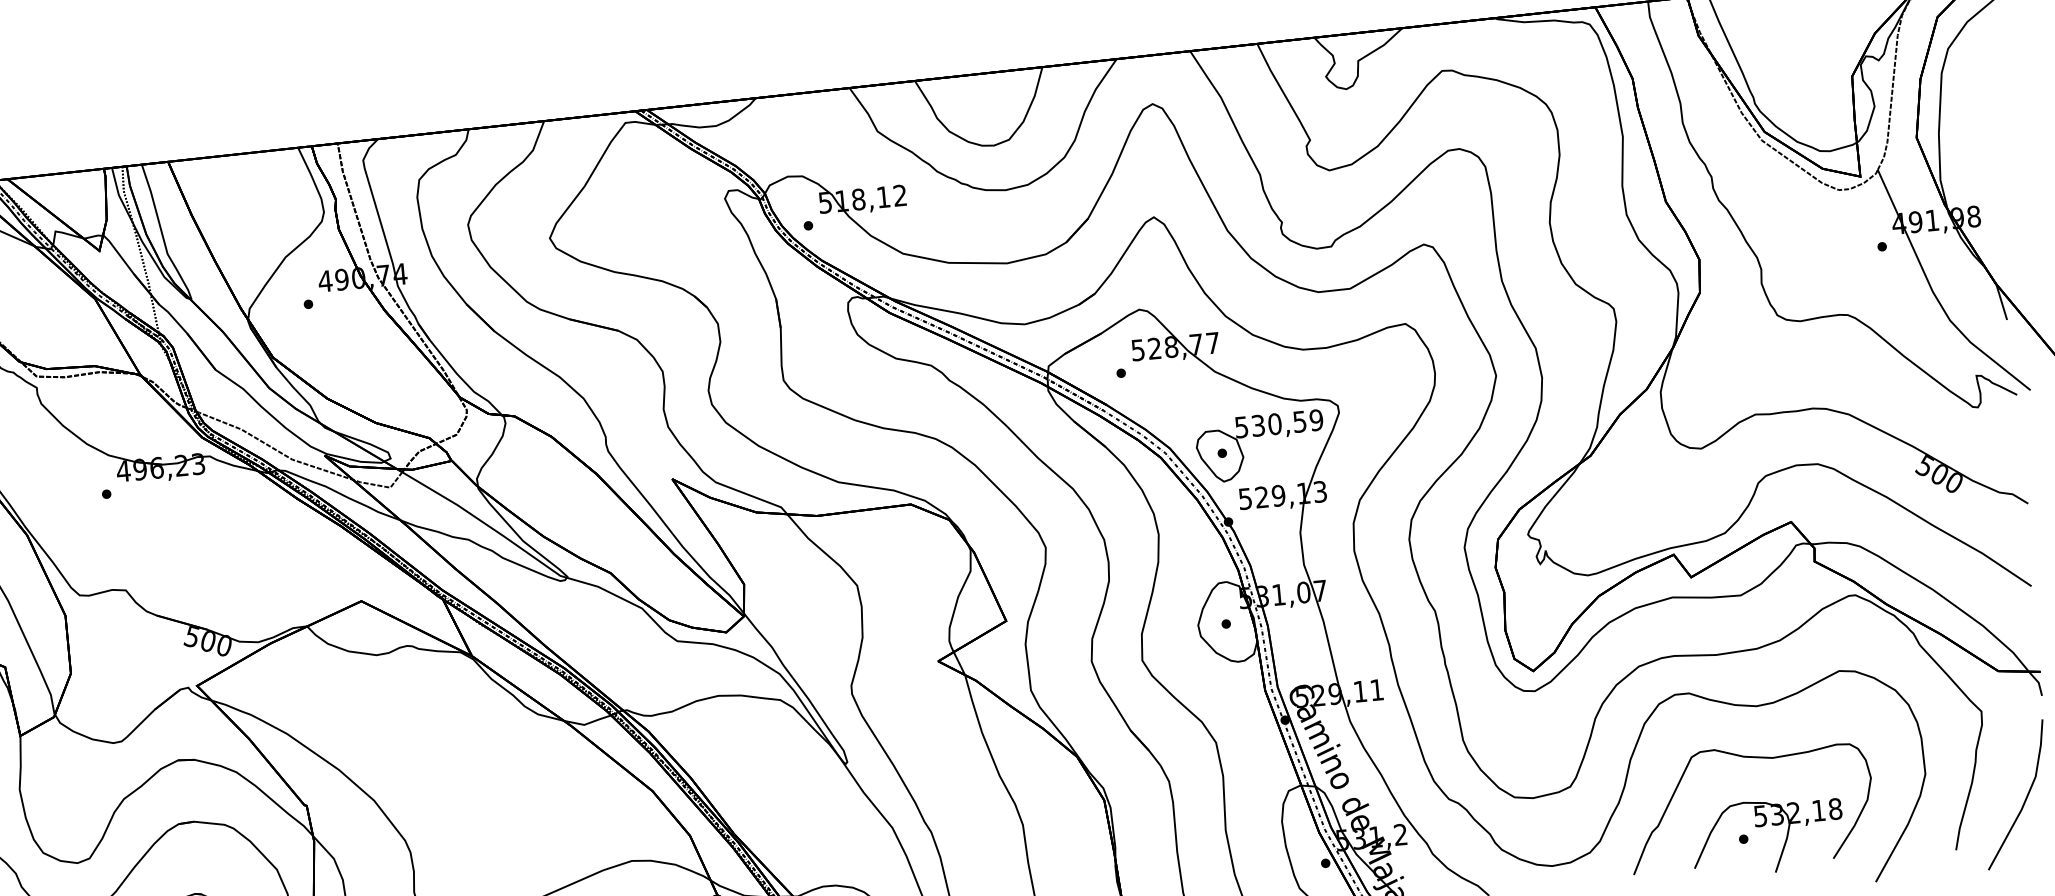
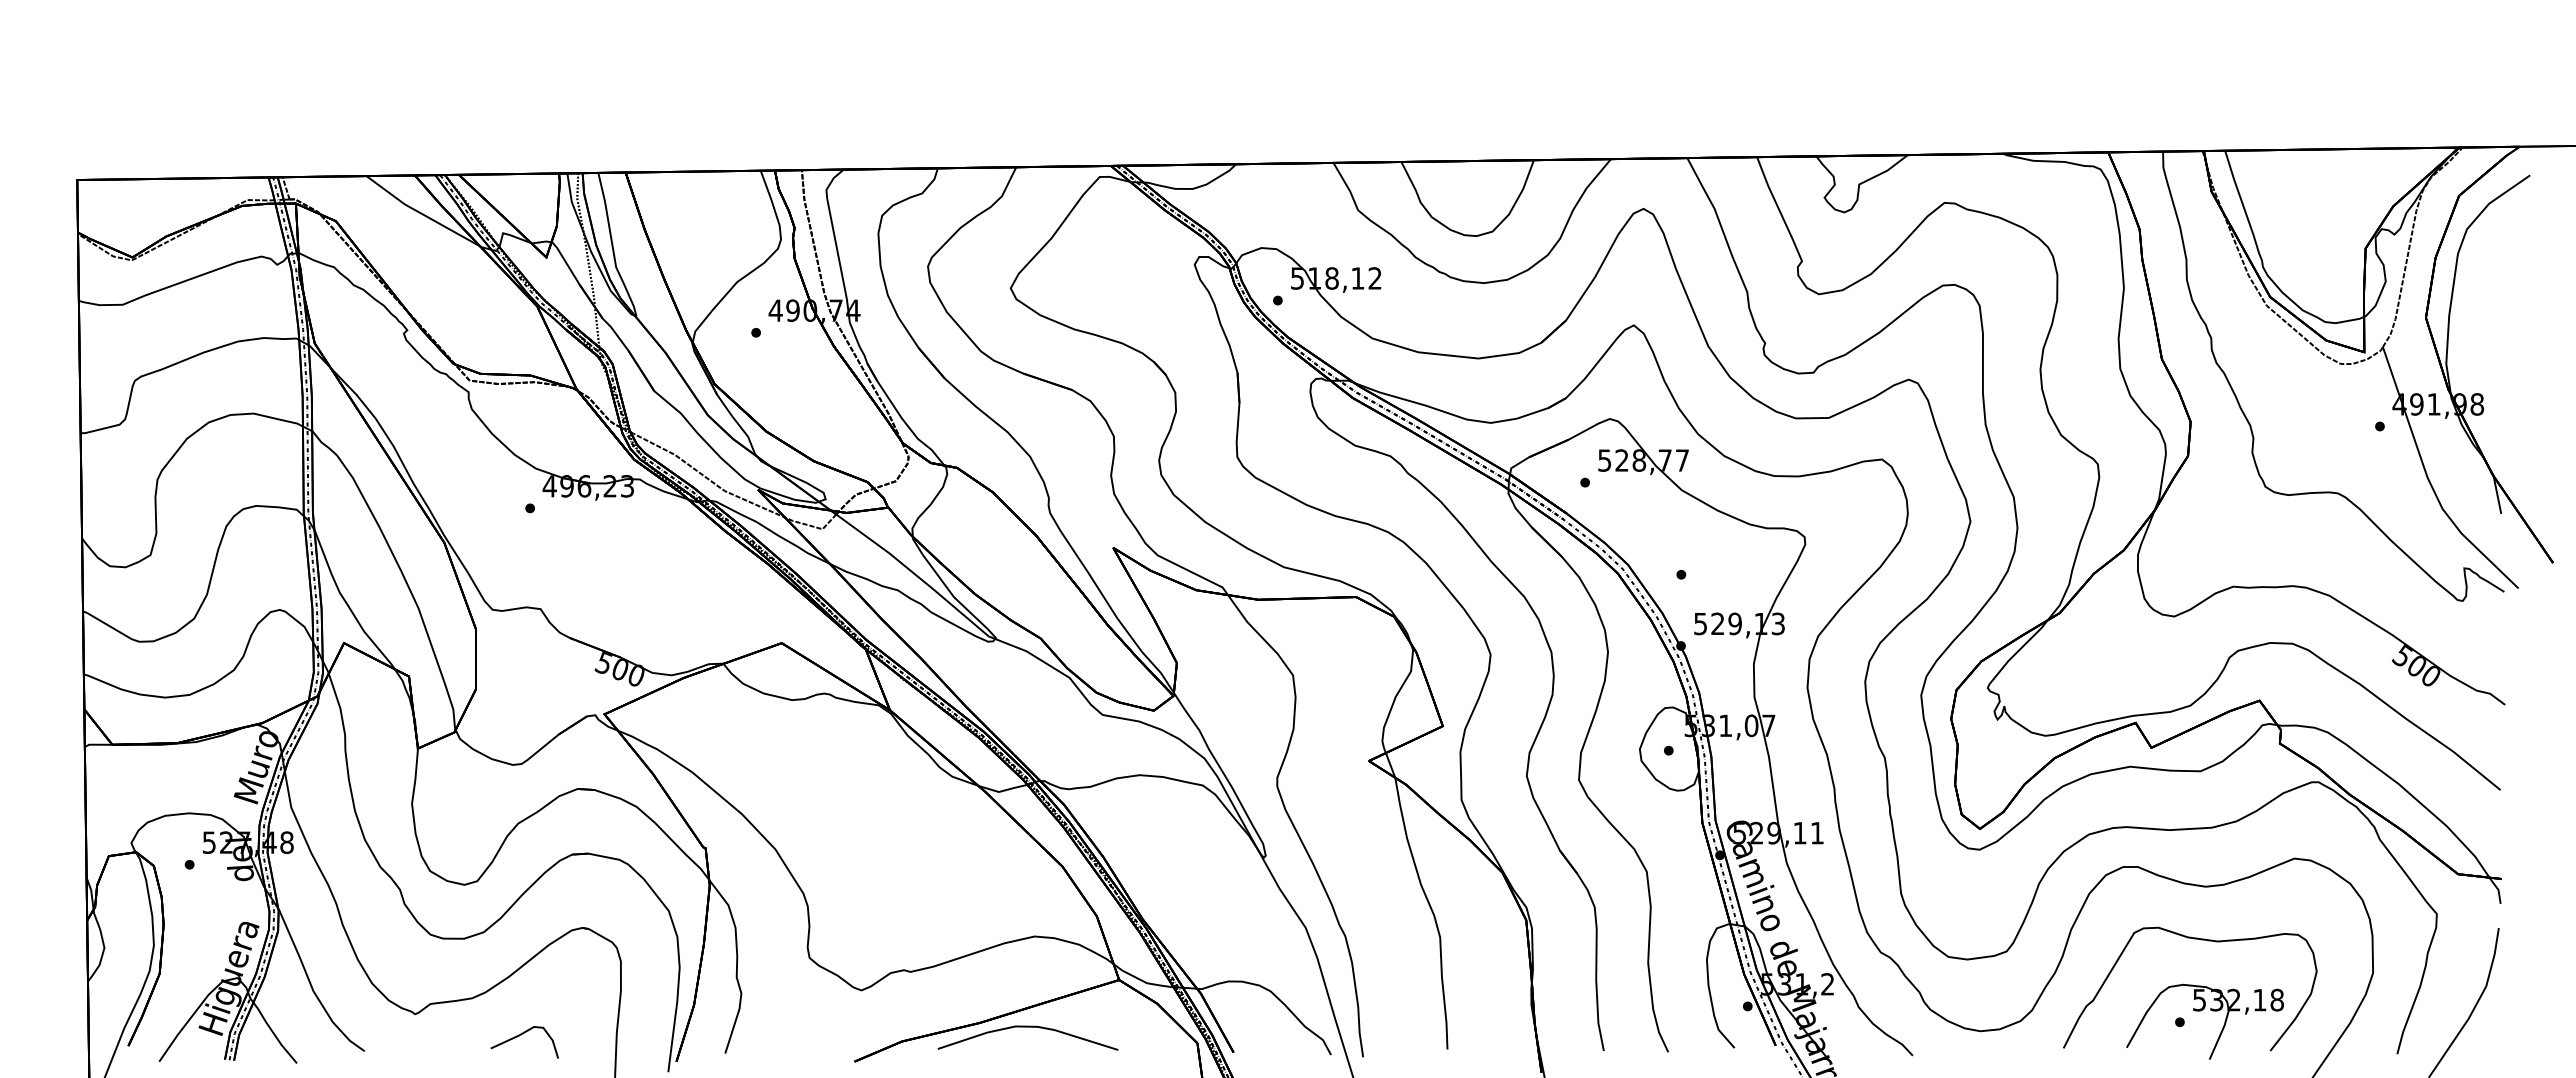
part: (1259, 436) -> (1721, 561), removed

